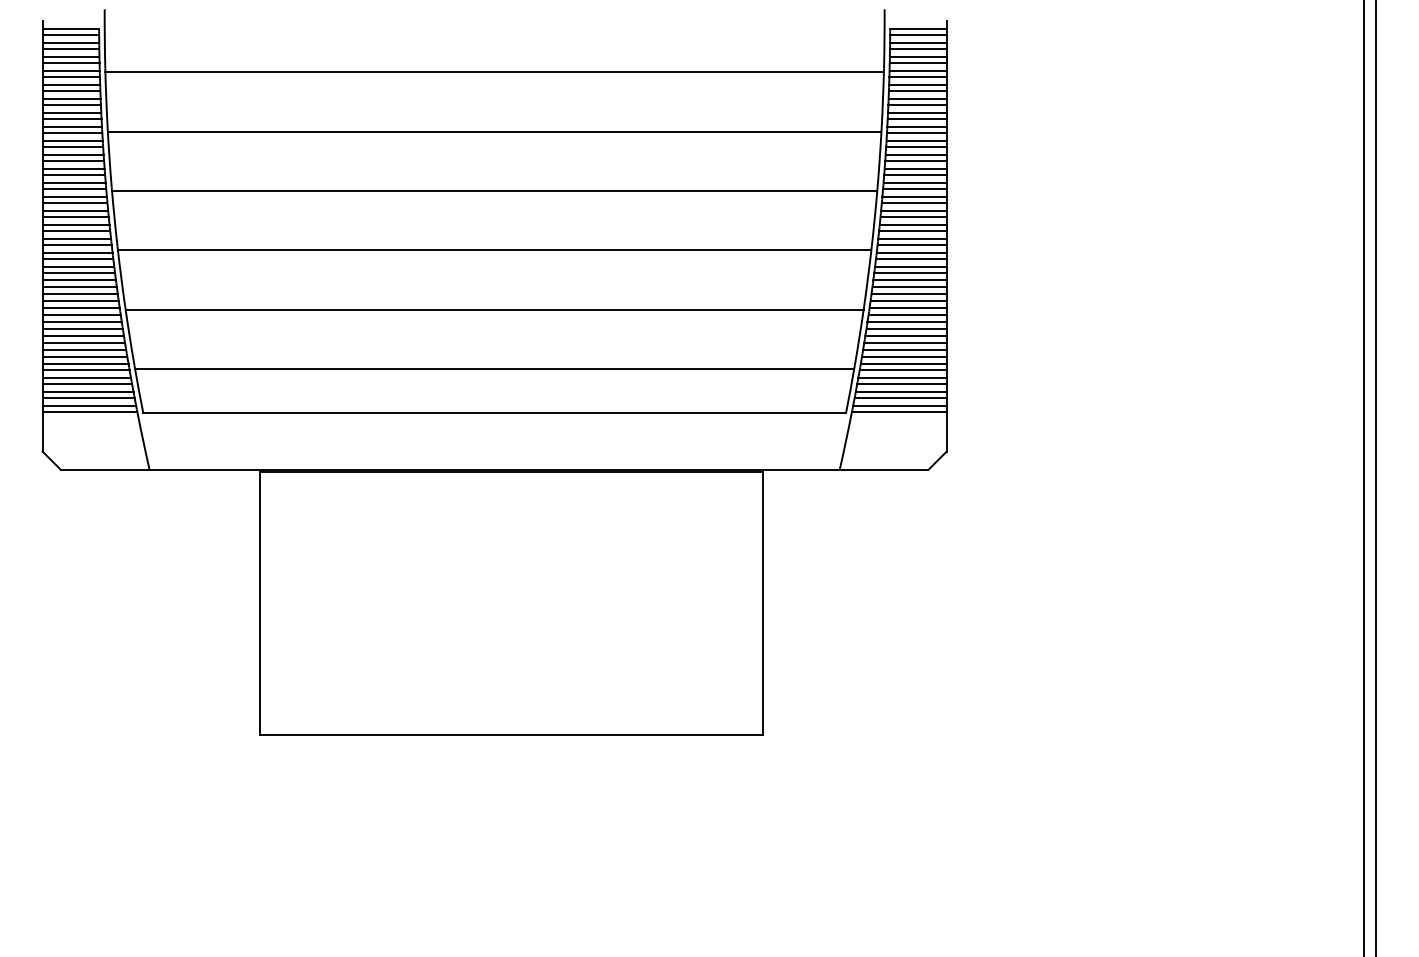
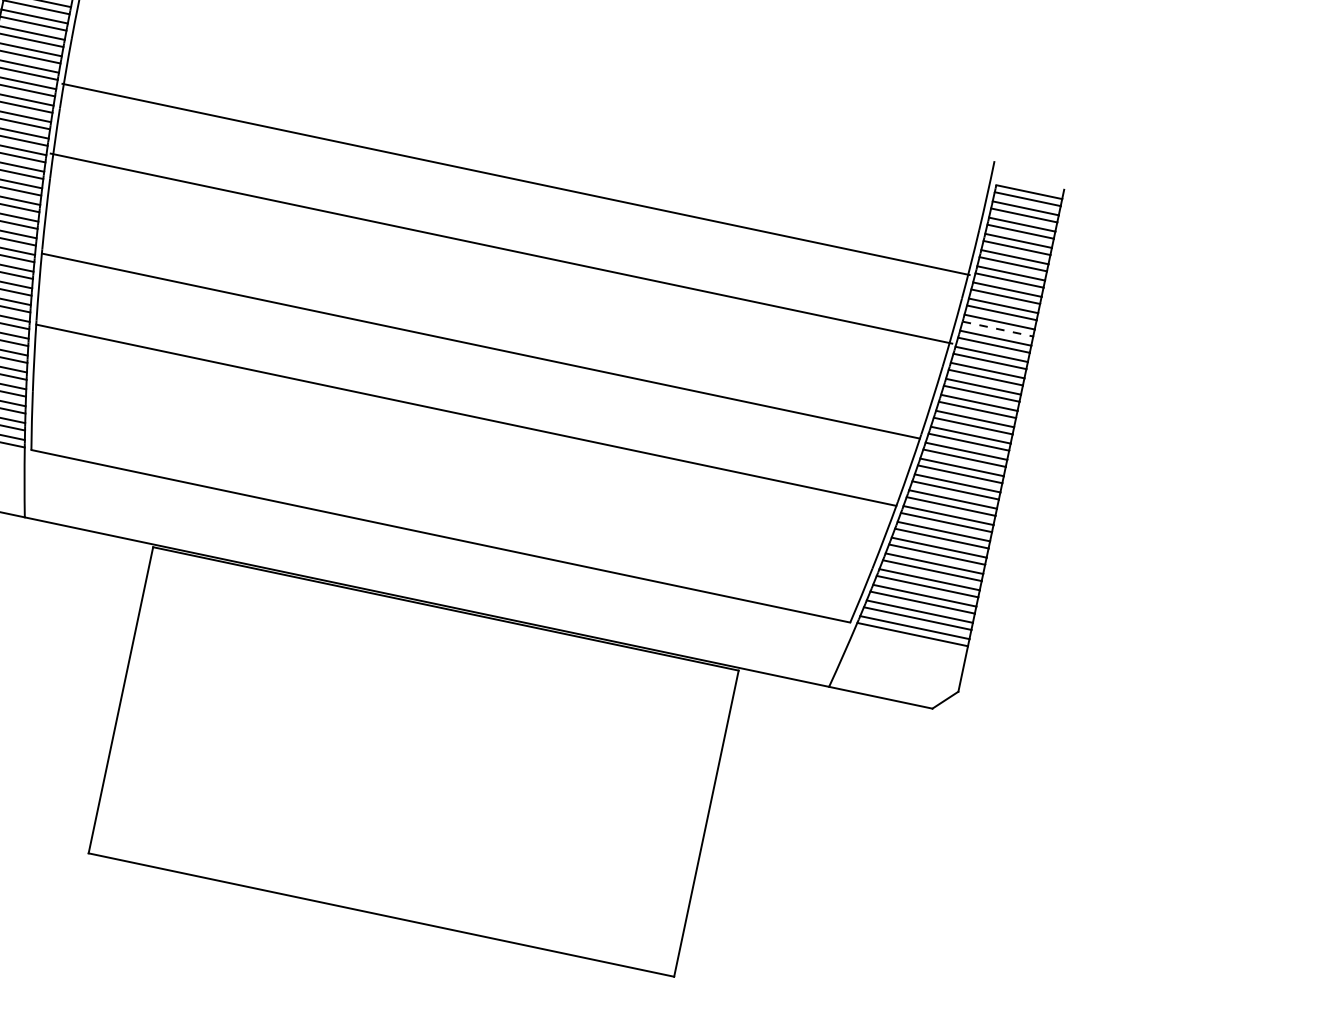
line: (494, 72) -> (515, 179), moved
line: (494, 131) -> (501, 248), moved
line: (917, 146) -> (999, 329), solid -> dashed
line: (494, 190) -> (495, 276), removed
line: (494, 368) -> (451, 483), removed

